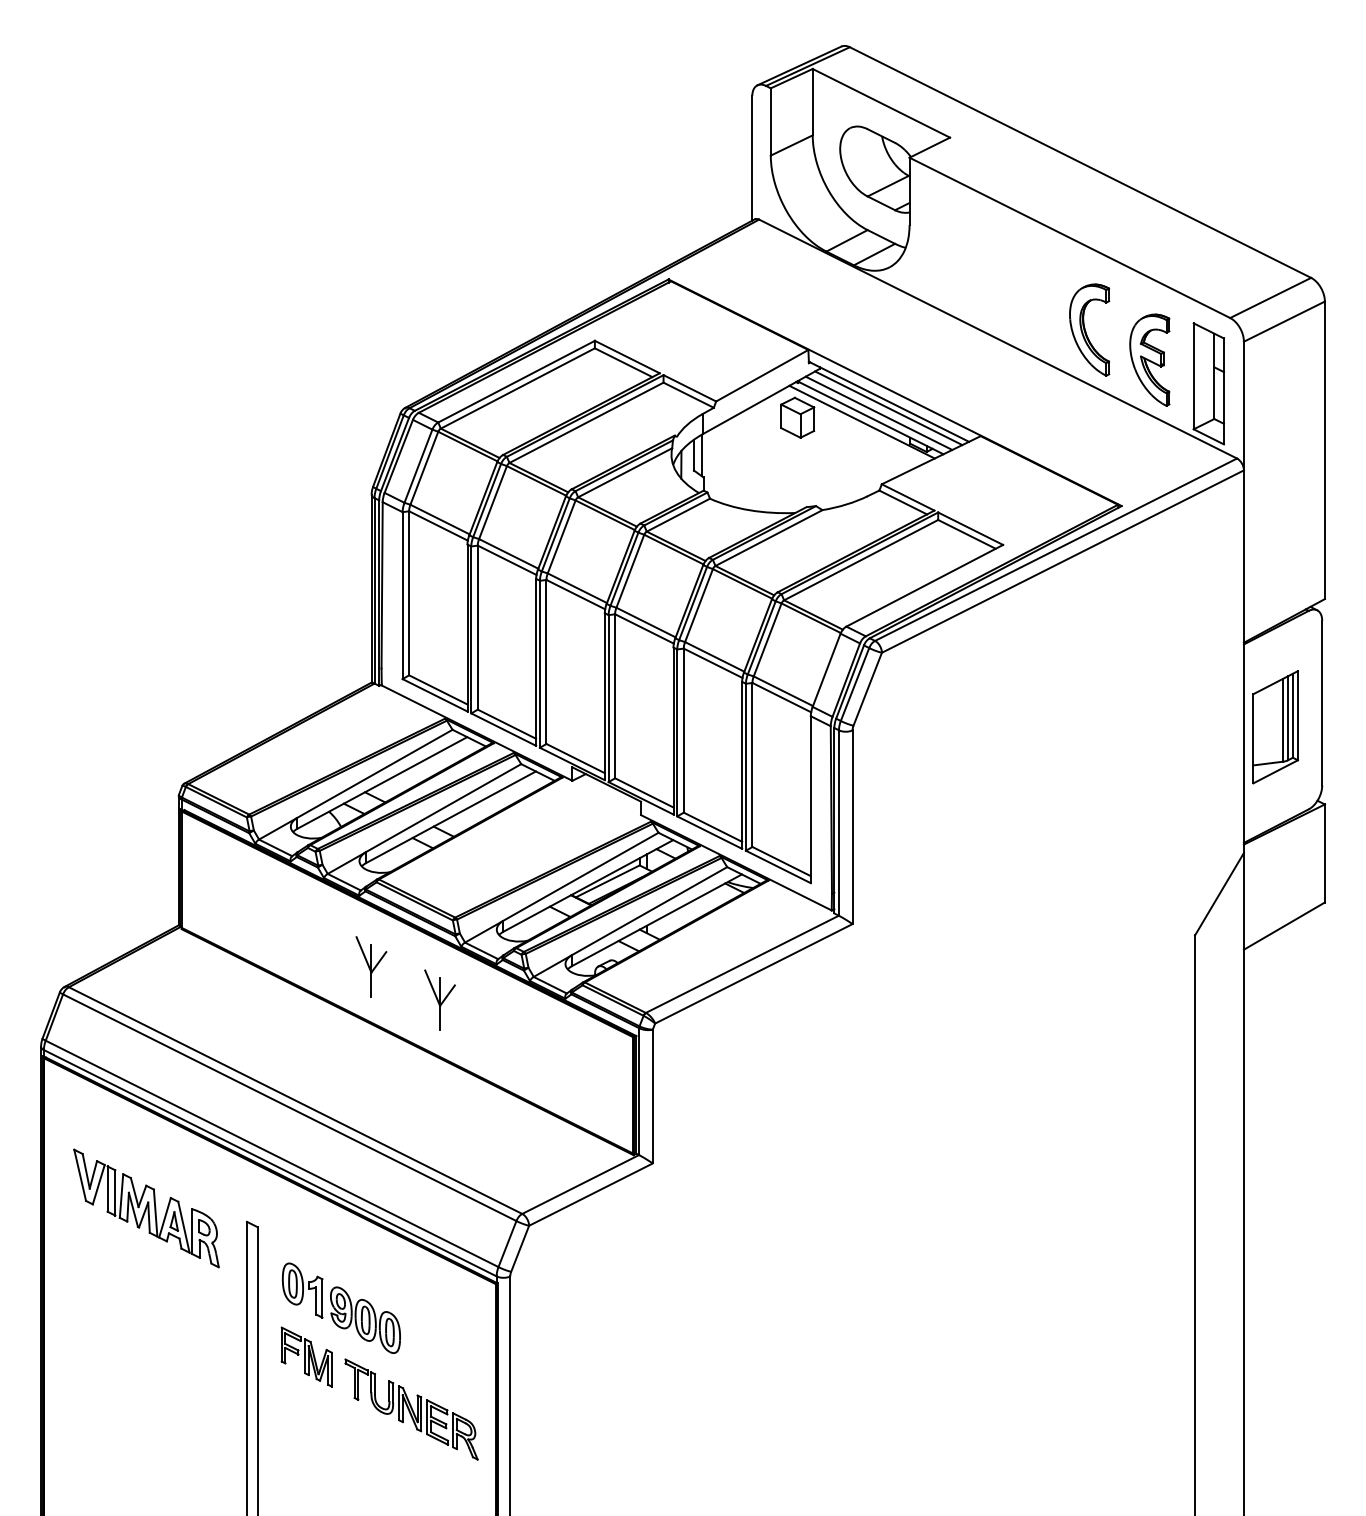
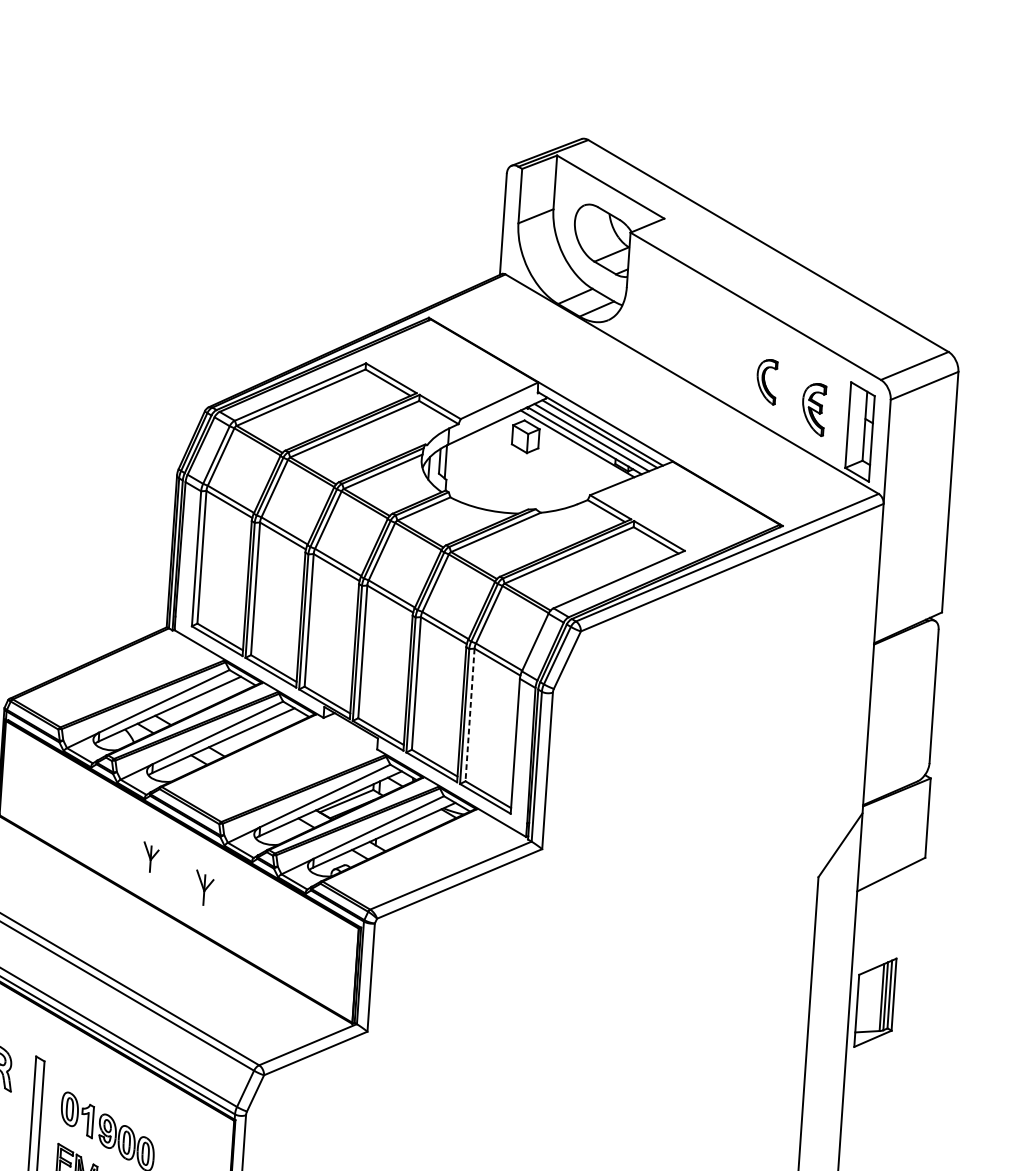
part: (1089, 329) -> (766, 381), size x0.6
part: (1149, 359) -> (813, 409), size x0.7
part: (1275, 727) -> (875, 1002), moved
line: (752, 765) -> (470, 715), solid -> dashed
part: (371, 966) -> (150, 856), size x0.6
part: (439, 999) -> (204, 887), size x0.7

